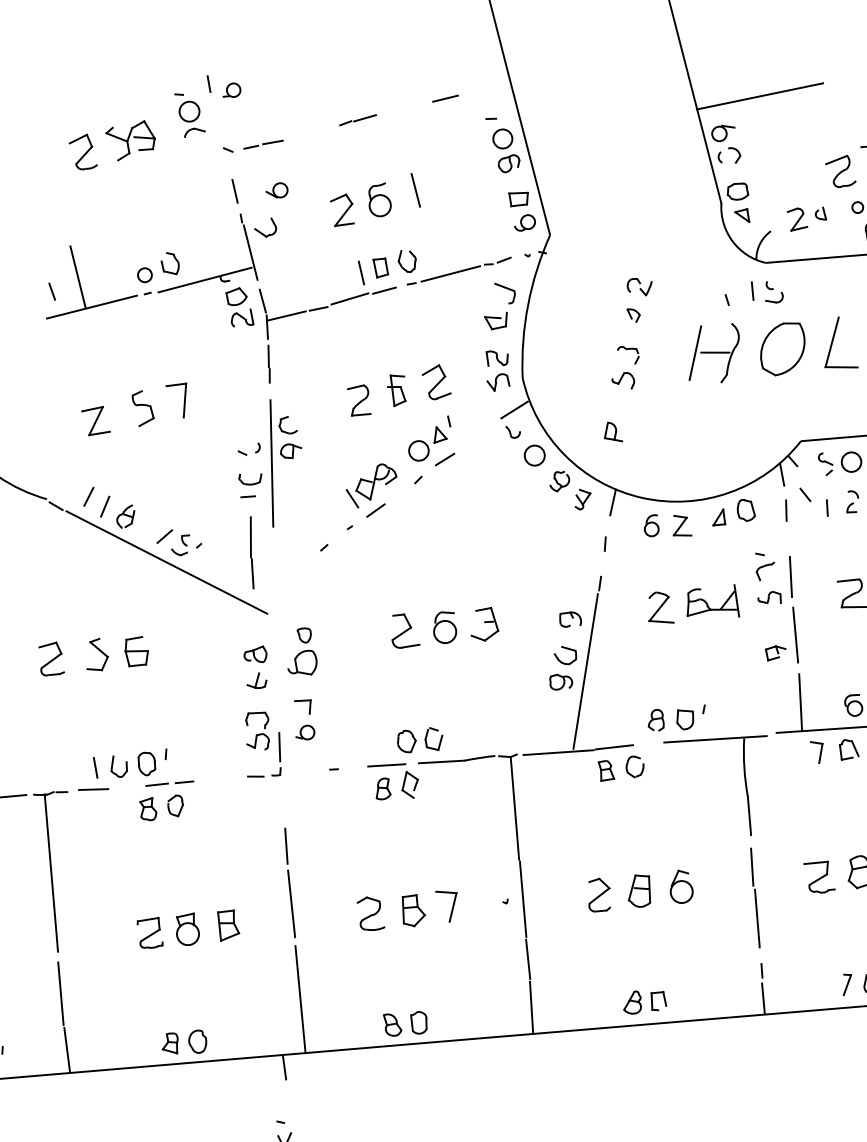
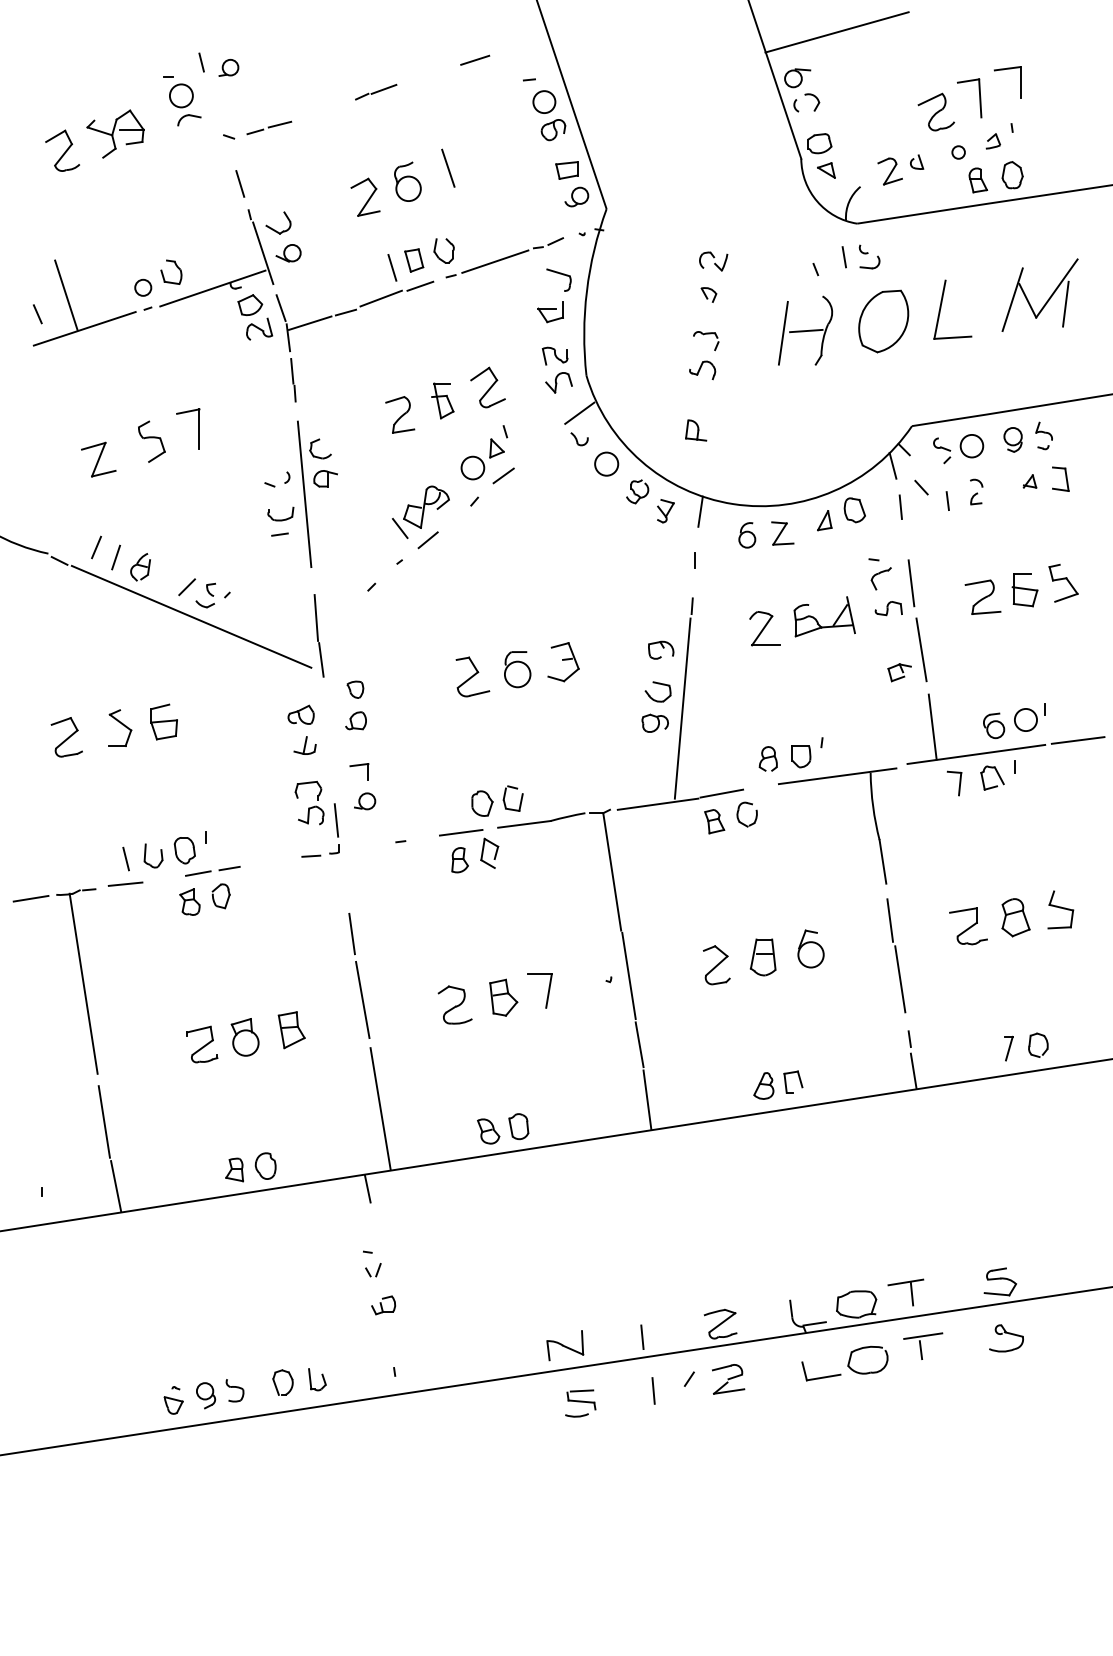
part: (277, 190) -> (288, 253), moved
part: (251, 552) -> (318, 635), moved
part: (302, 661) -> (355, 720), size x0.62

